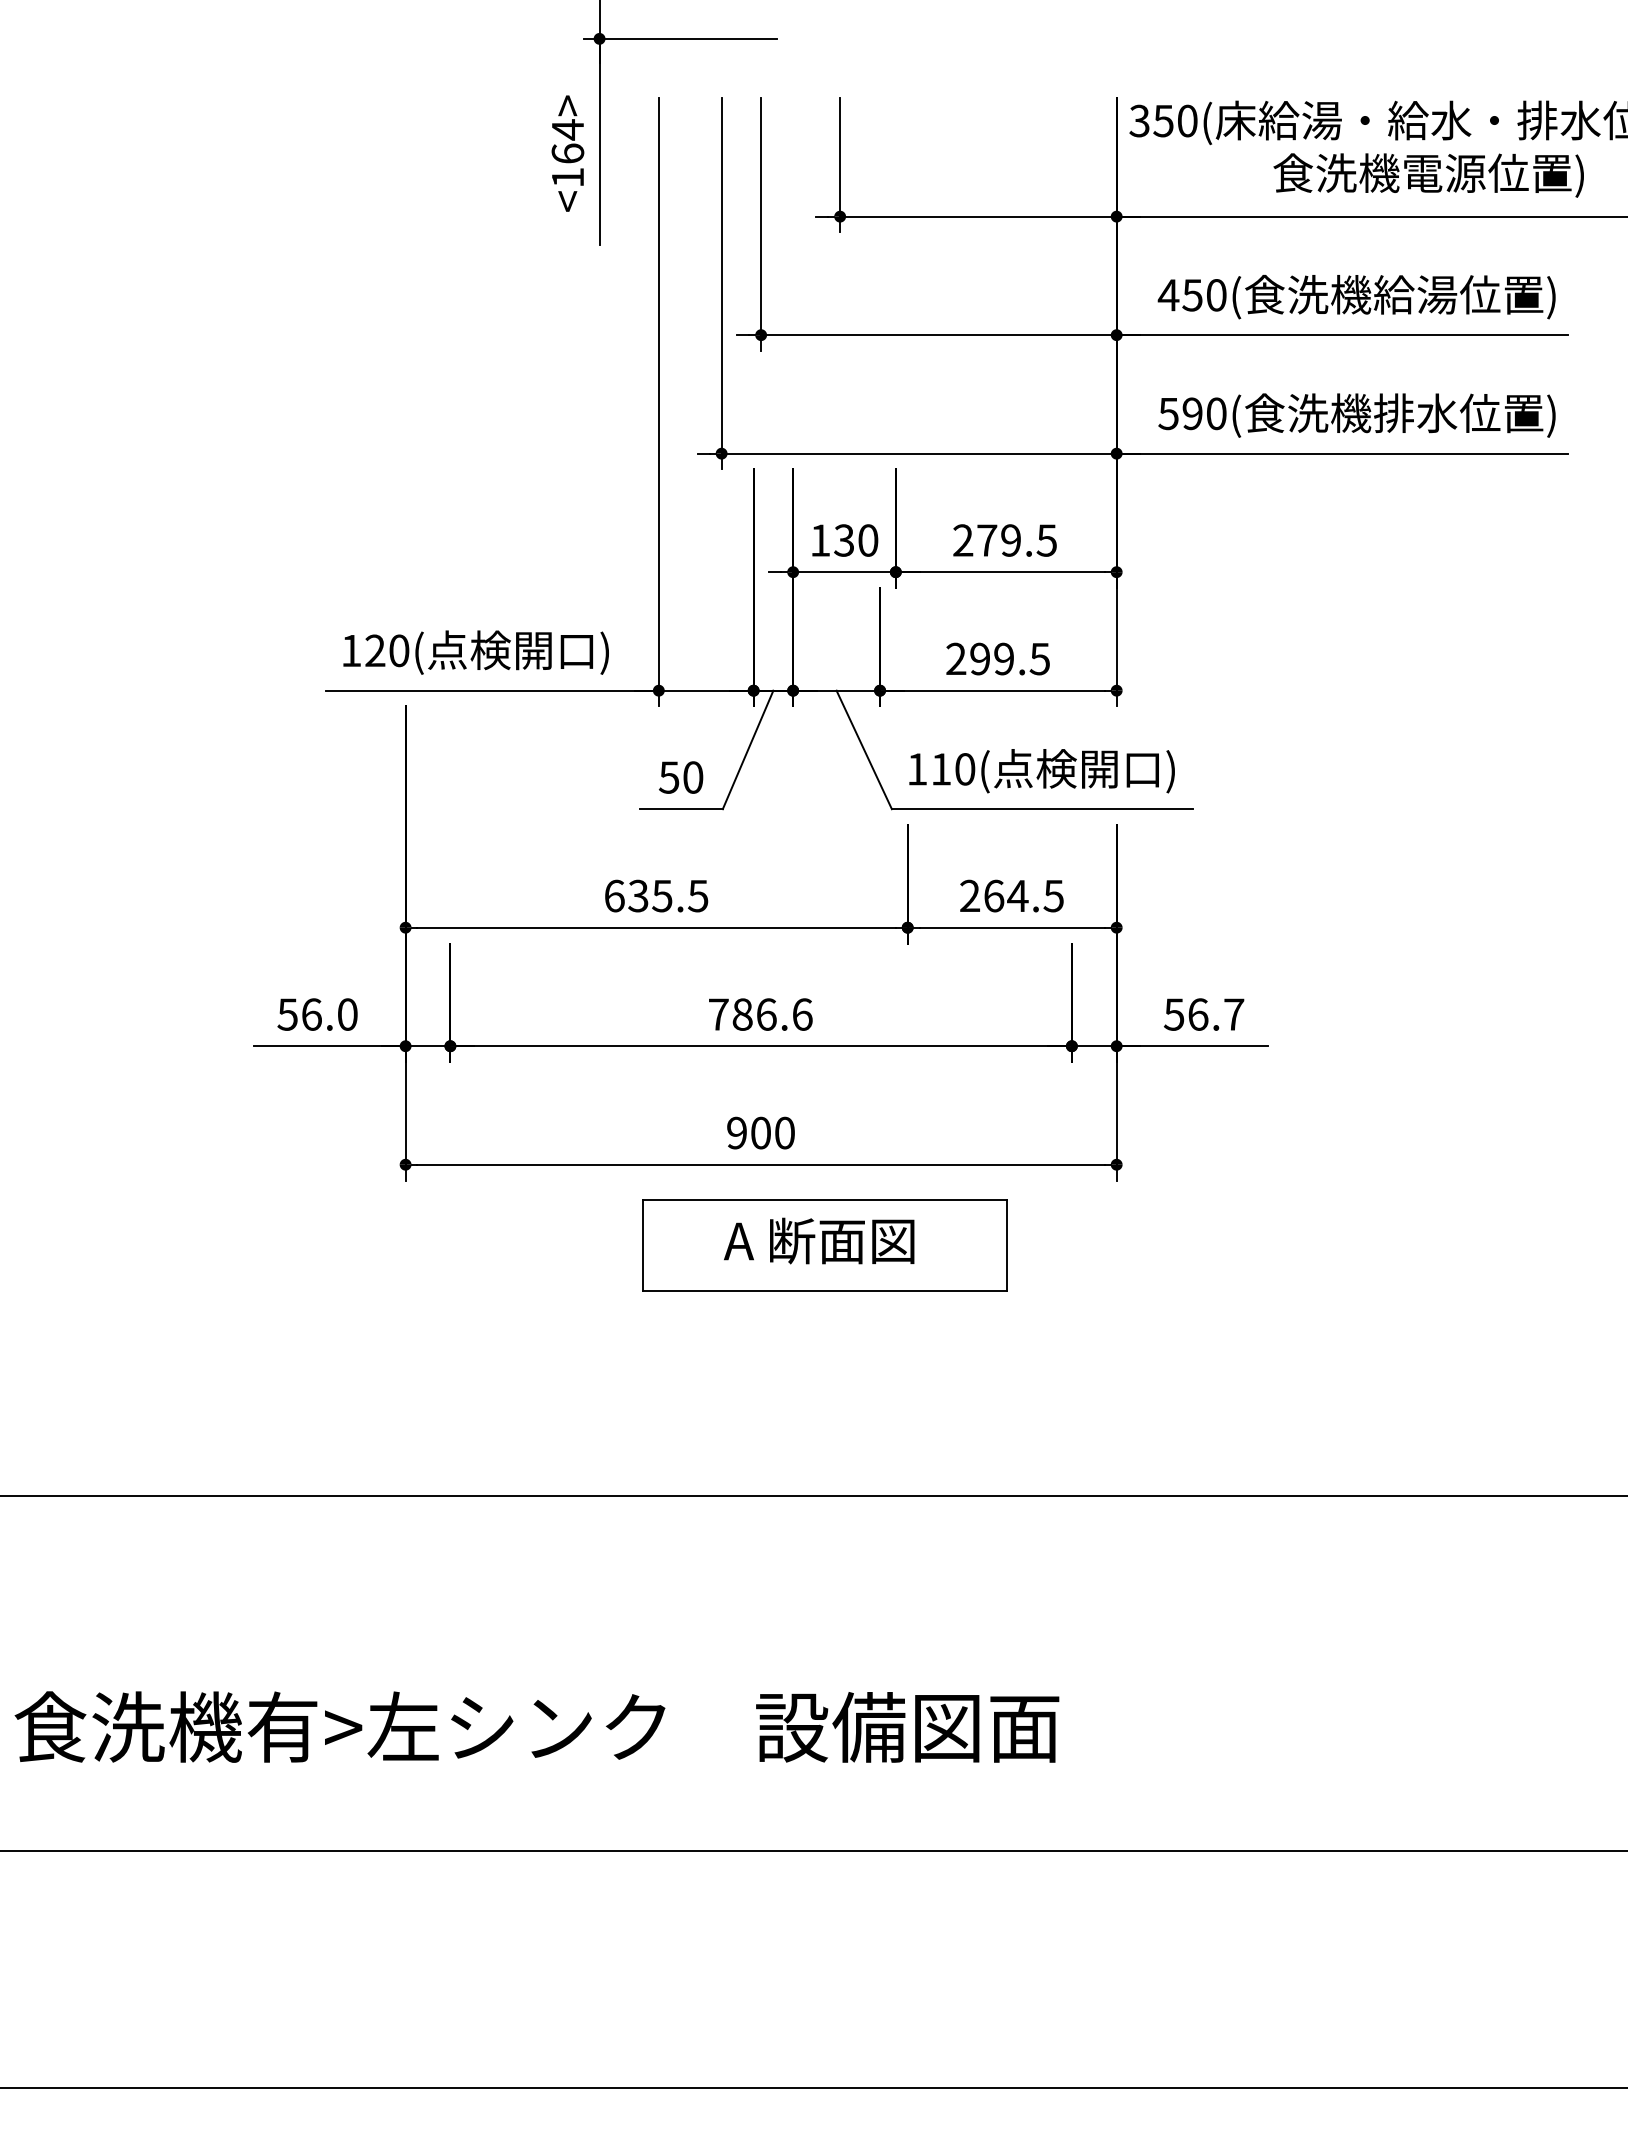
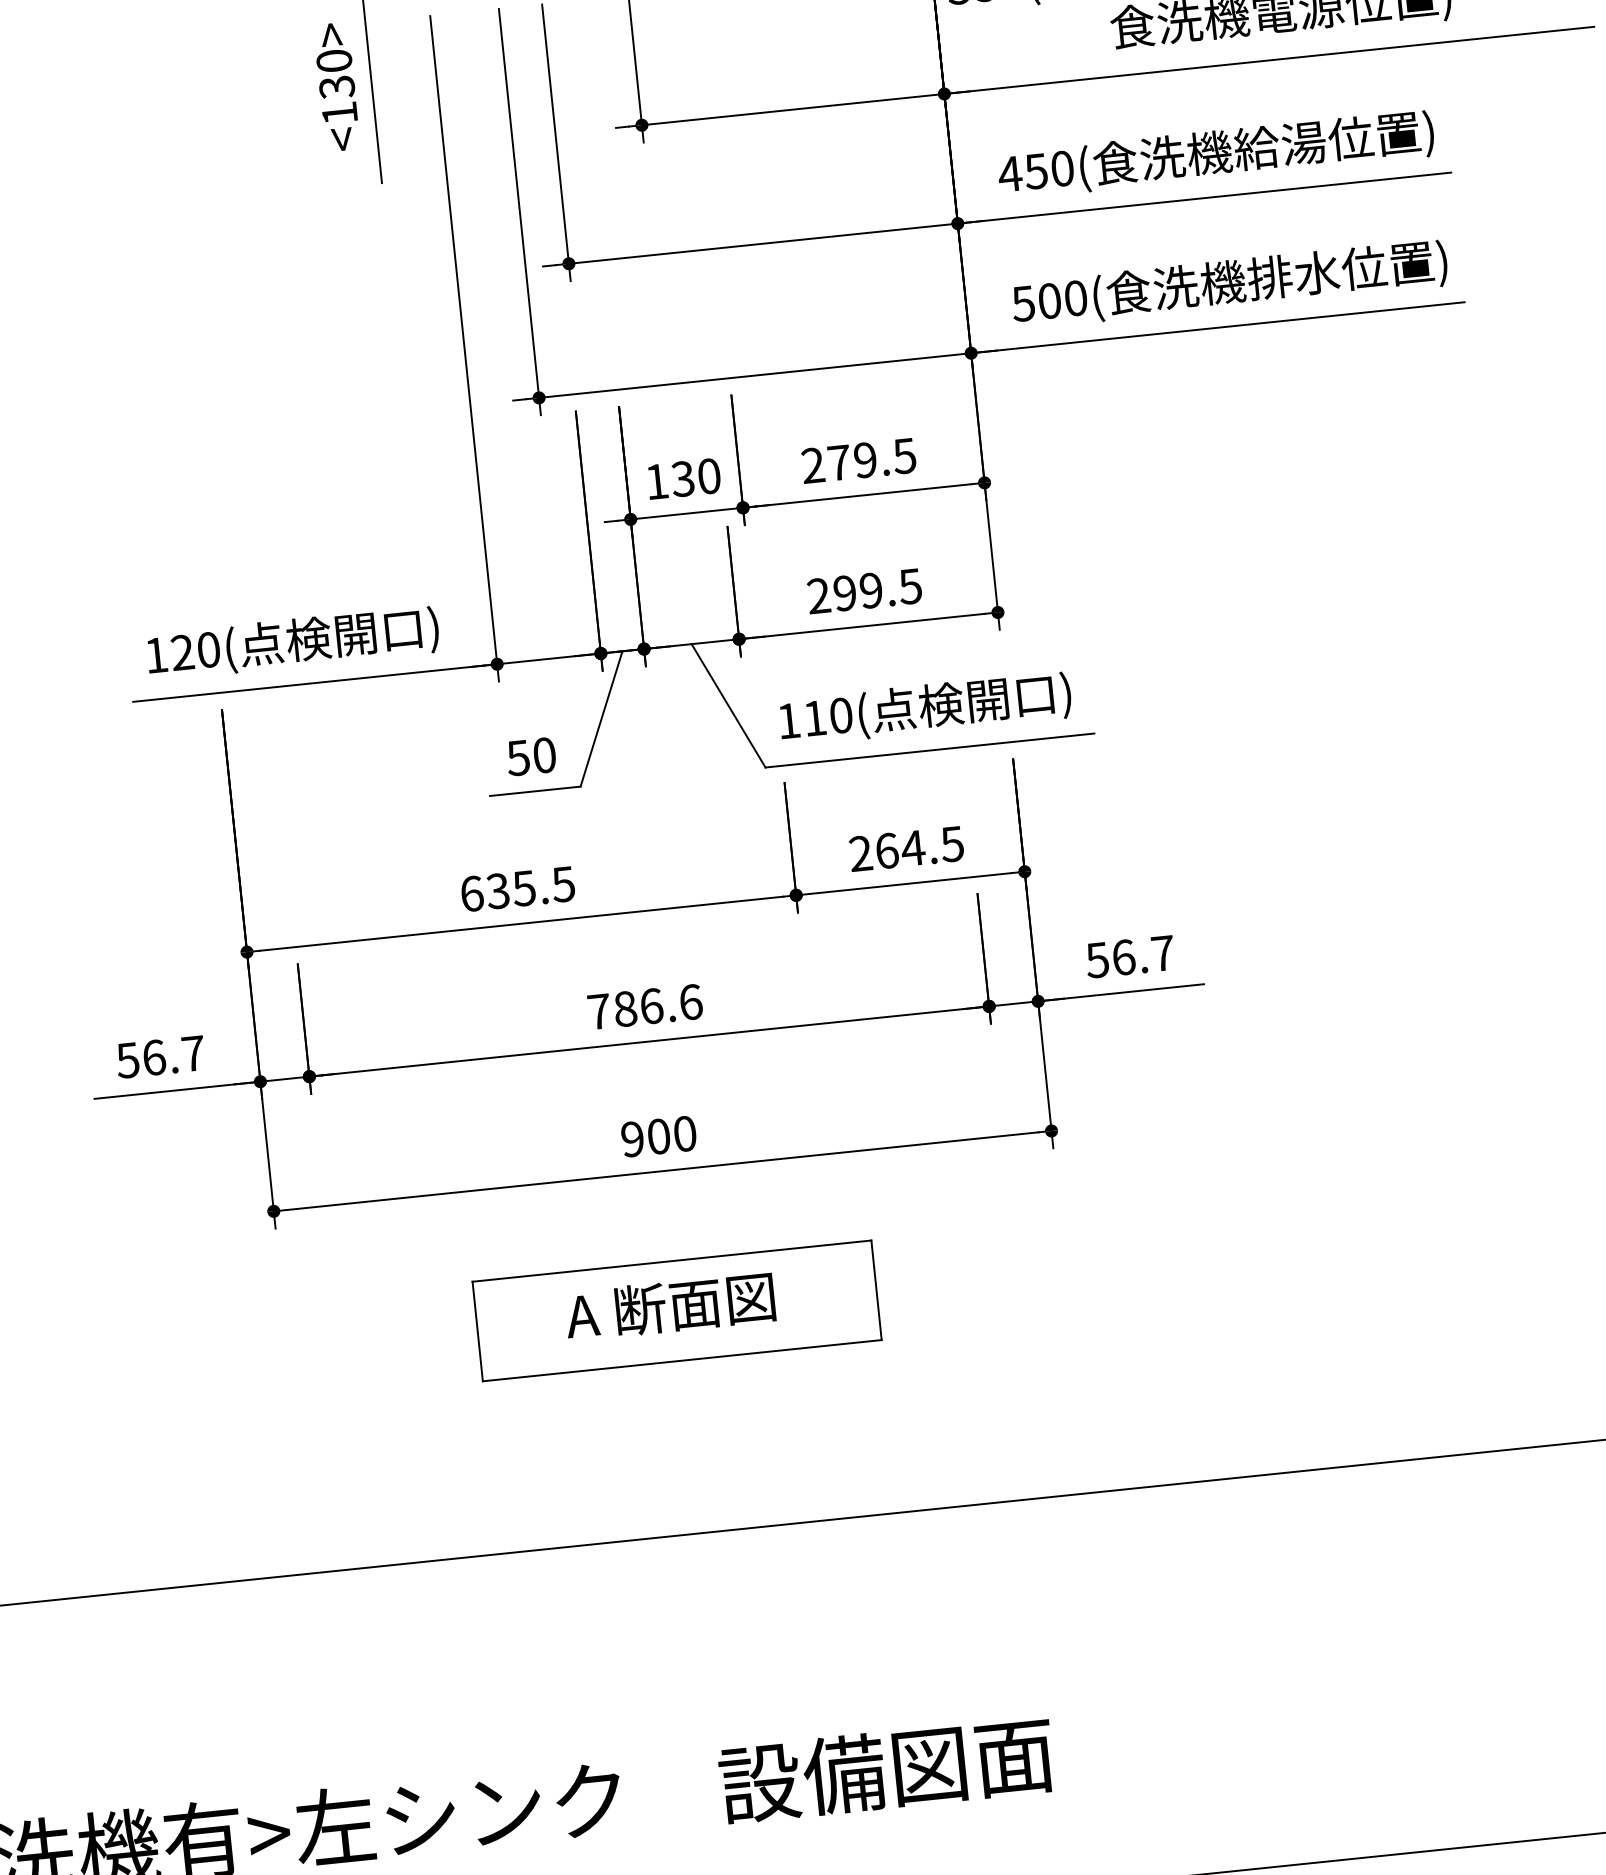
text: (567, 141) -> (335, 73), <164> -> <130>
text: (1192, 413) -> (1049, 300), 590( -> 500(
text: (347, 1014) -> (193, 1053), 56.0 -> 56.7
part: (824, 1245) -> (676, 1310), moved

